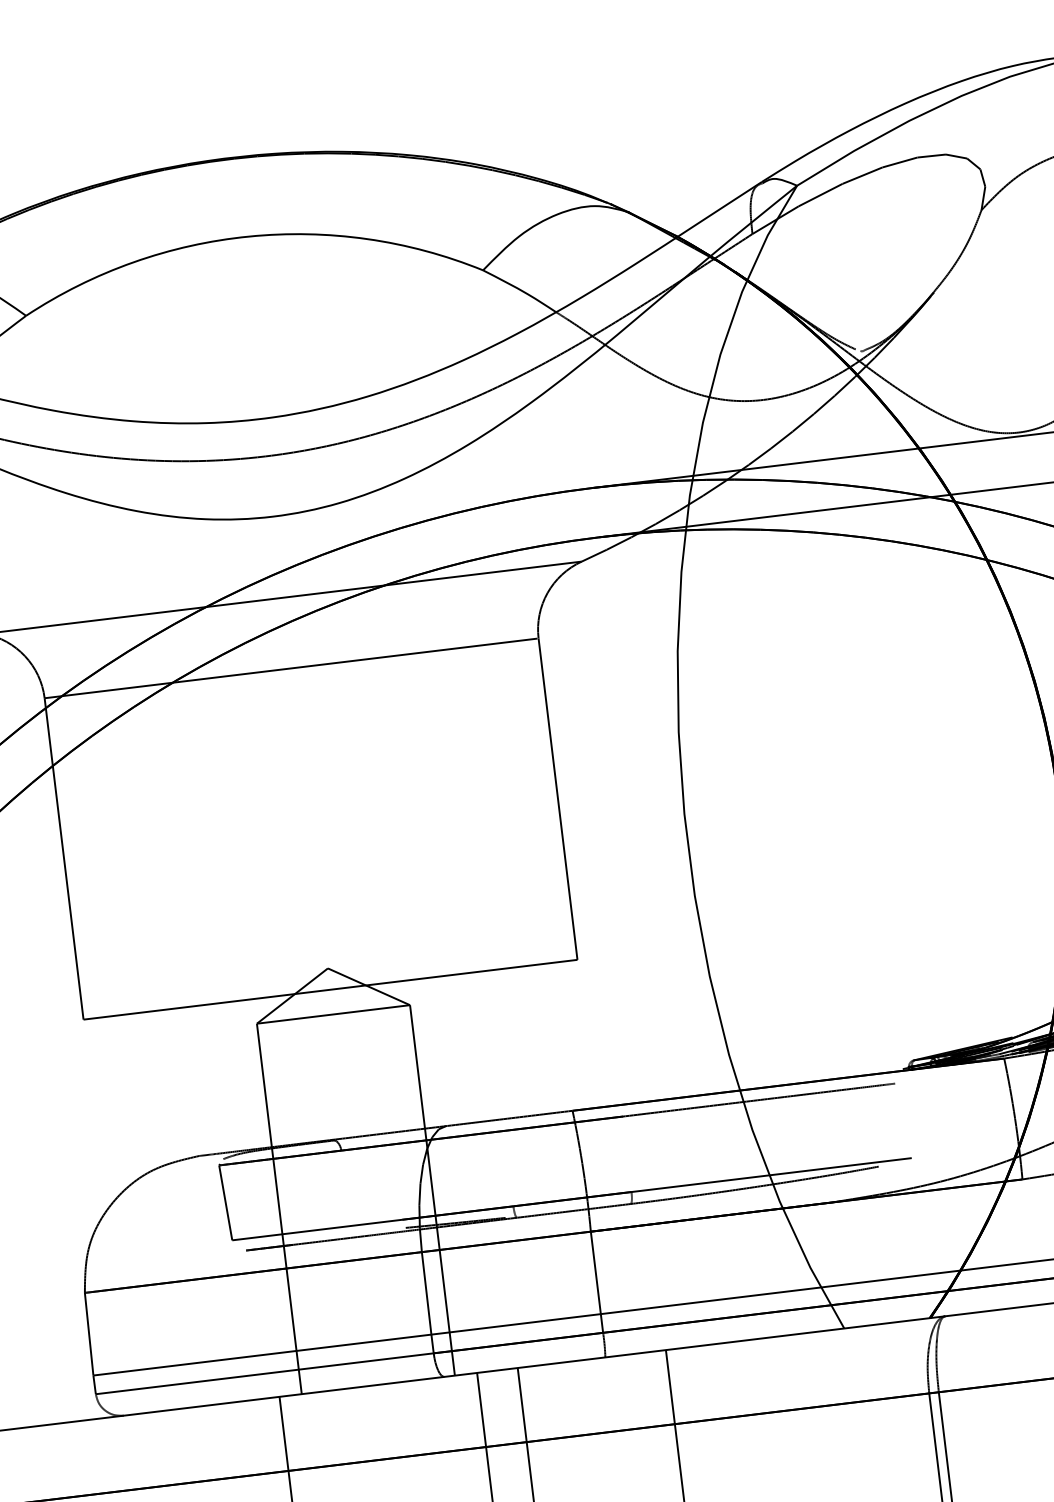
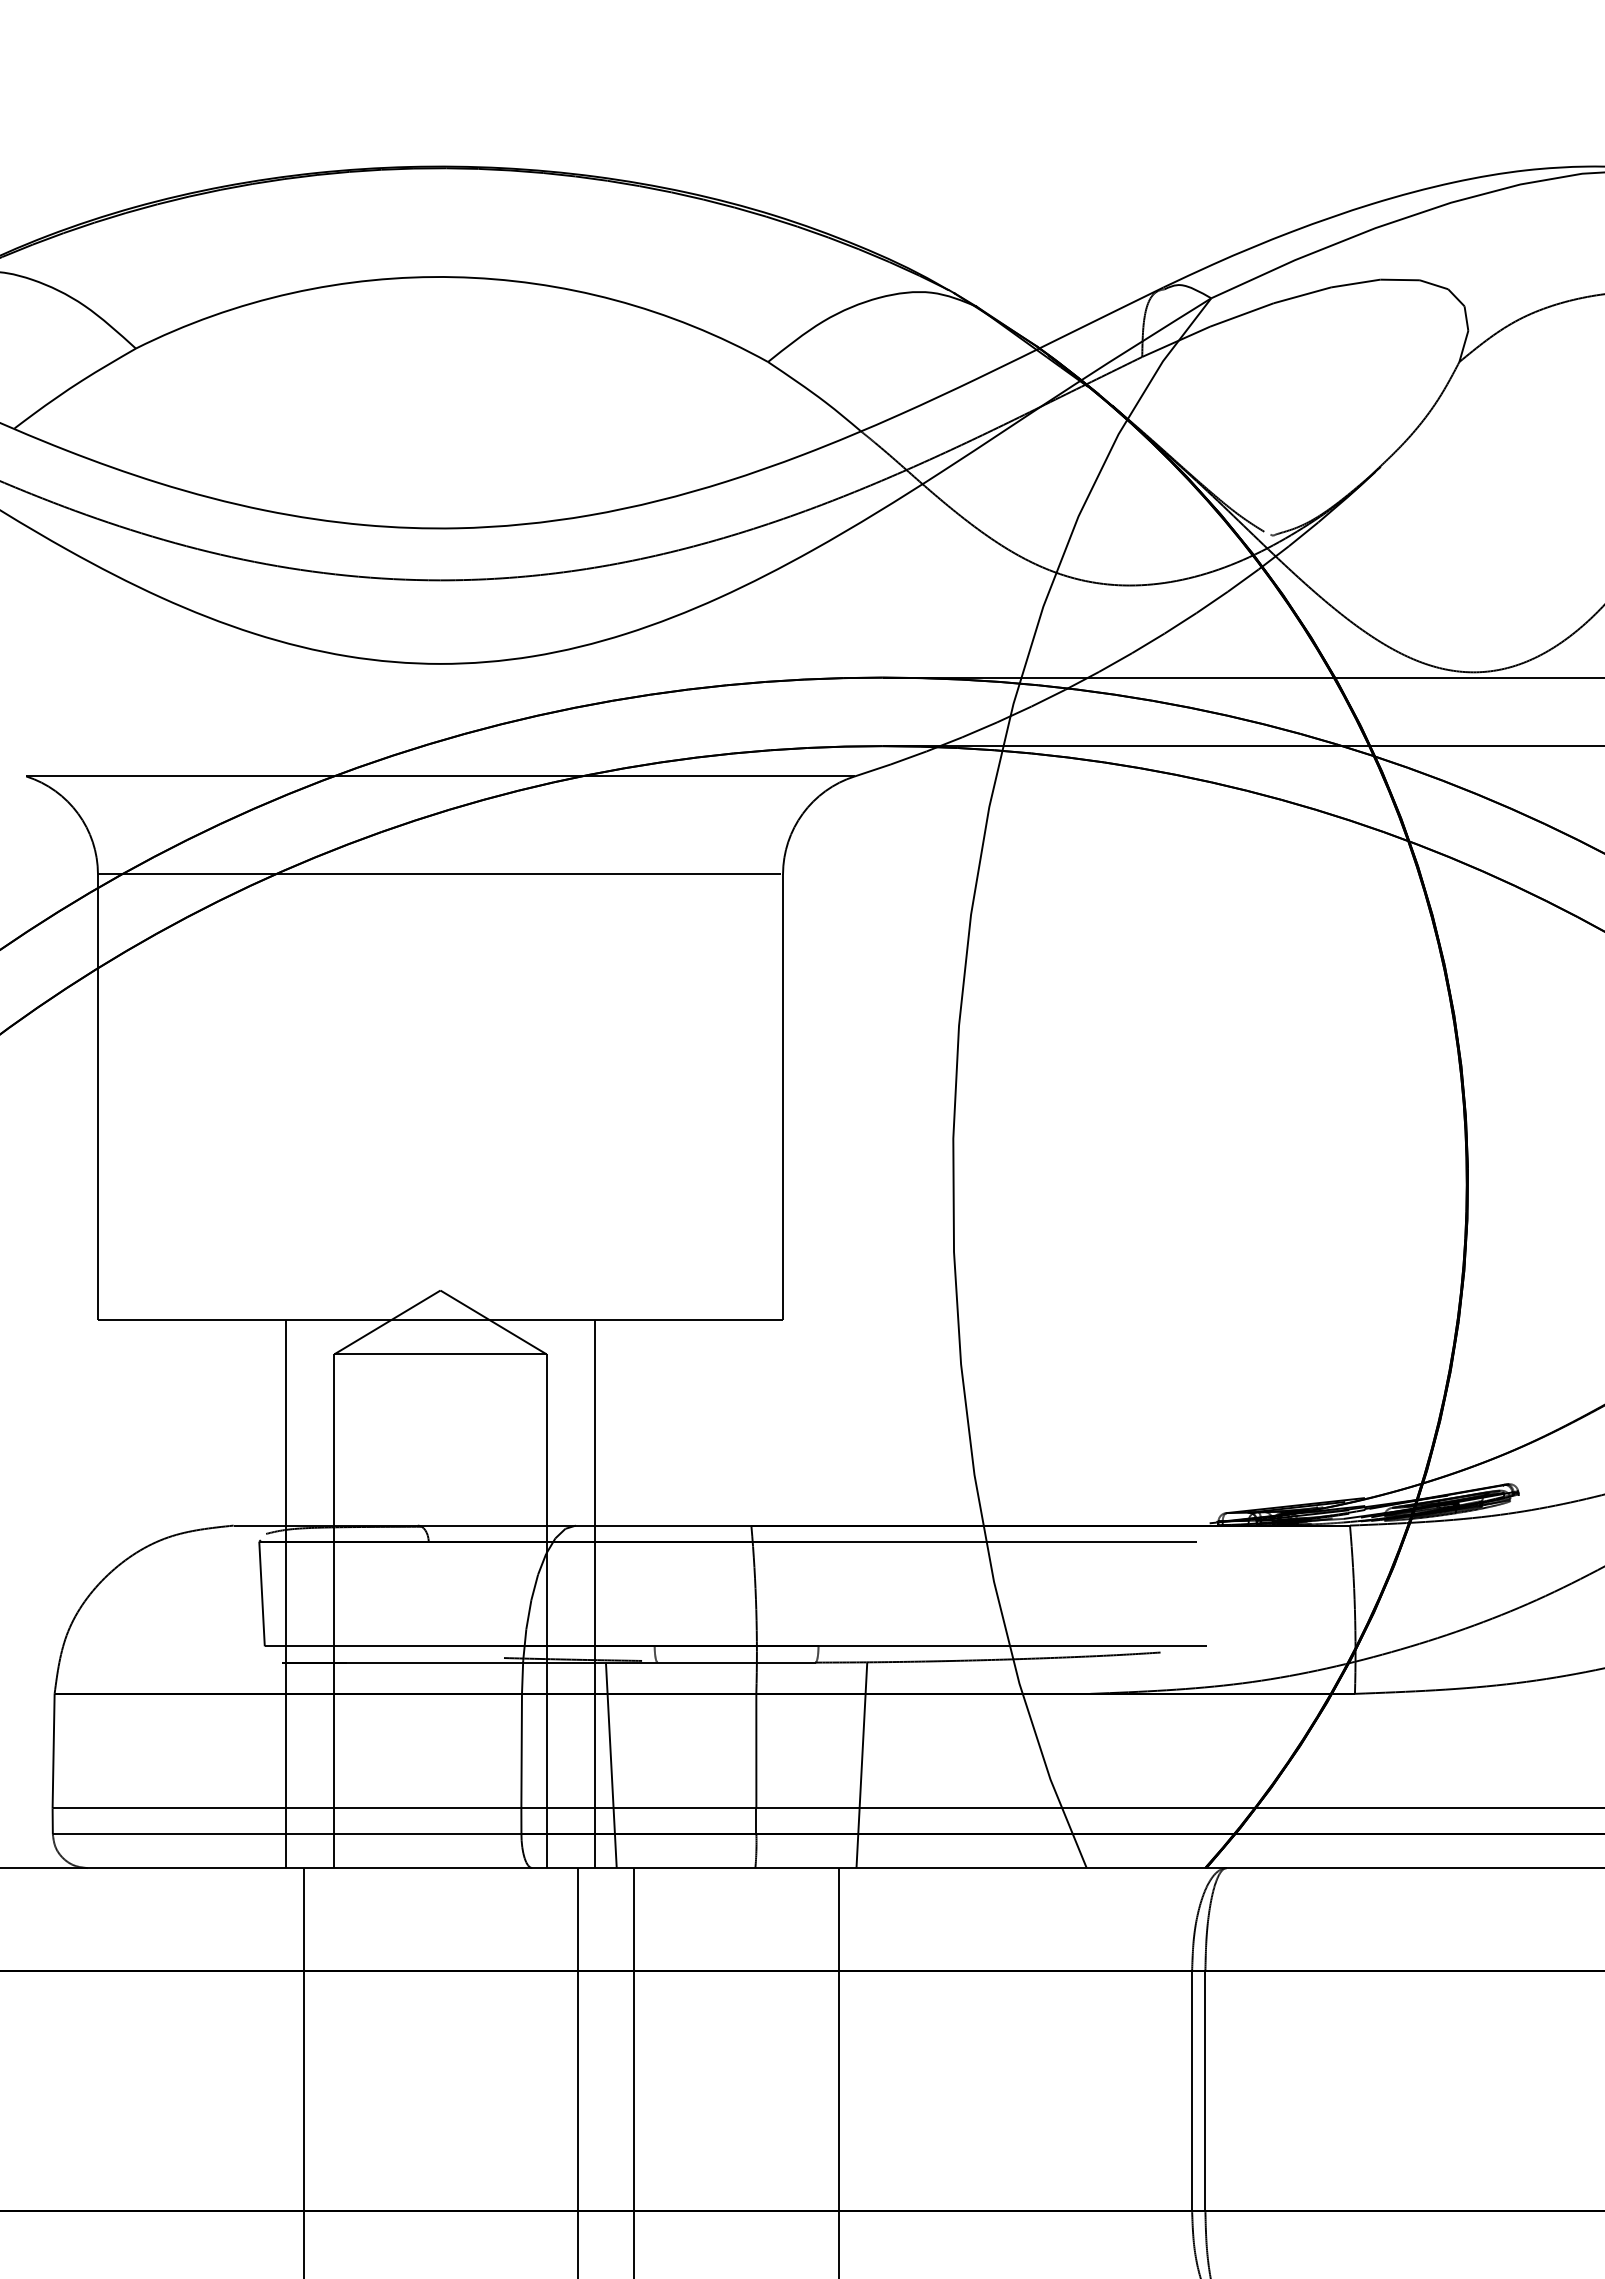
line: (465, 1174) -> (594, 1594), added
line: (243, 1201) -> (286, 1594), added
line: (672, 1274) -> (861, 1765), added
line: (491, 1296) -> (610, 1765), added

